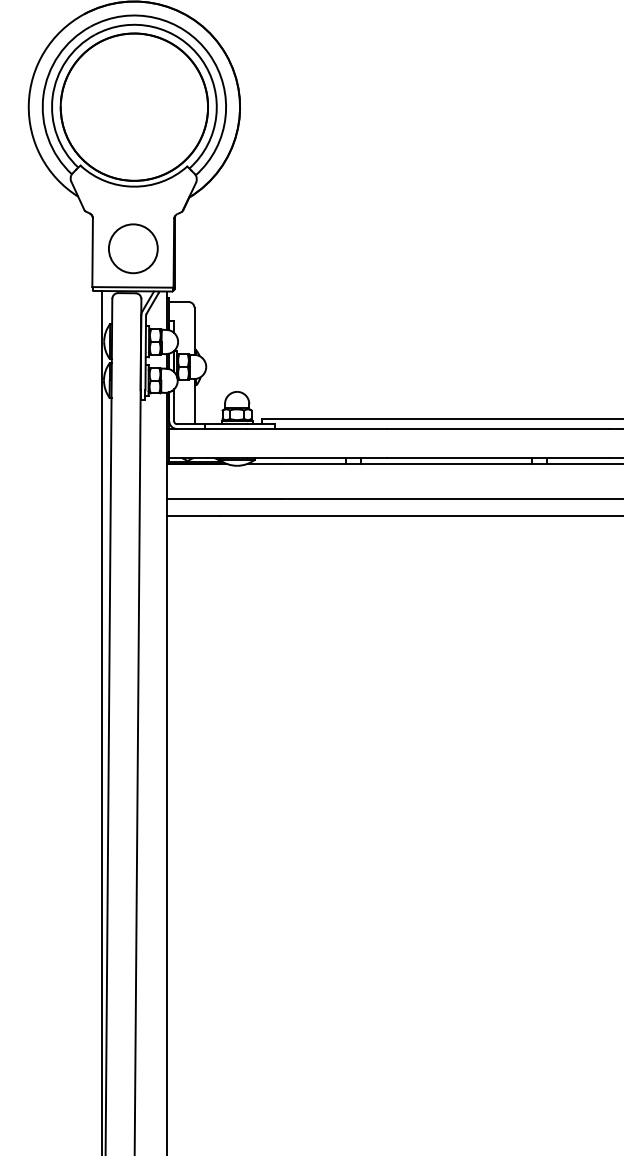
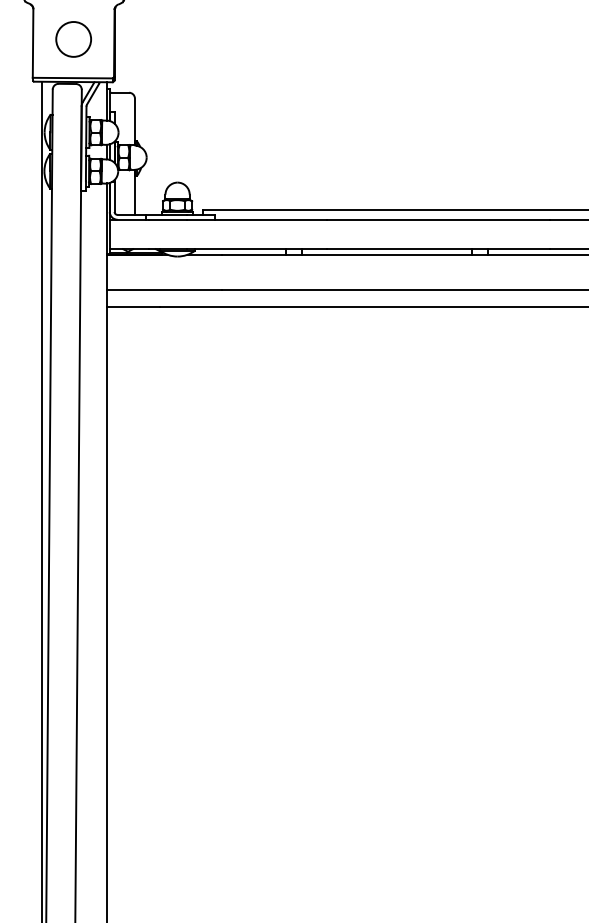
circle: (132, 248) -> (72, 39), size x0.71

